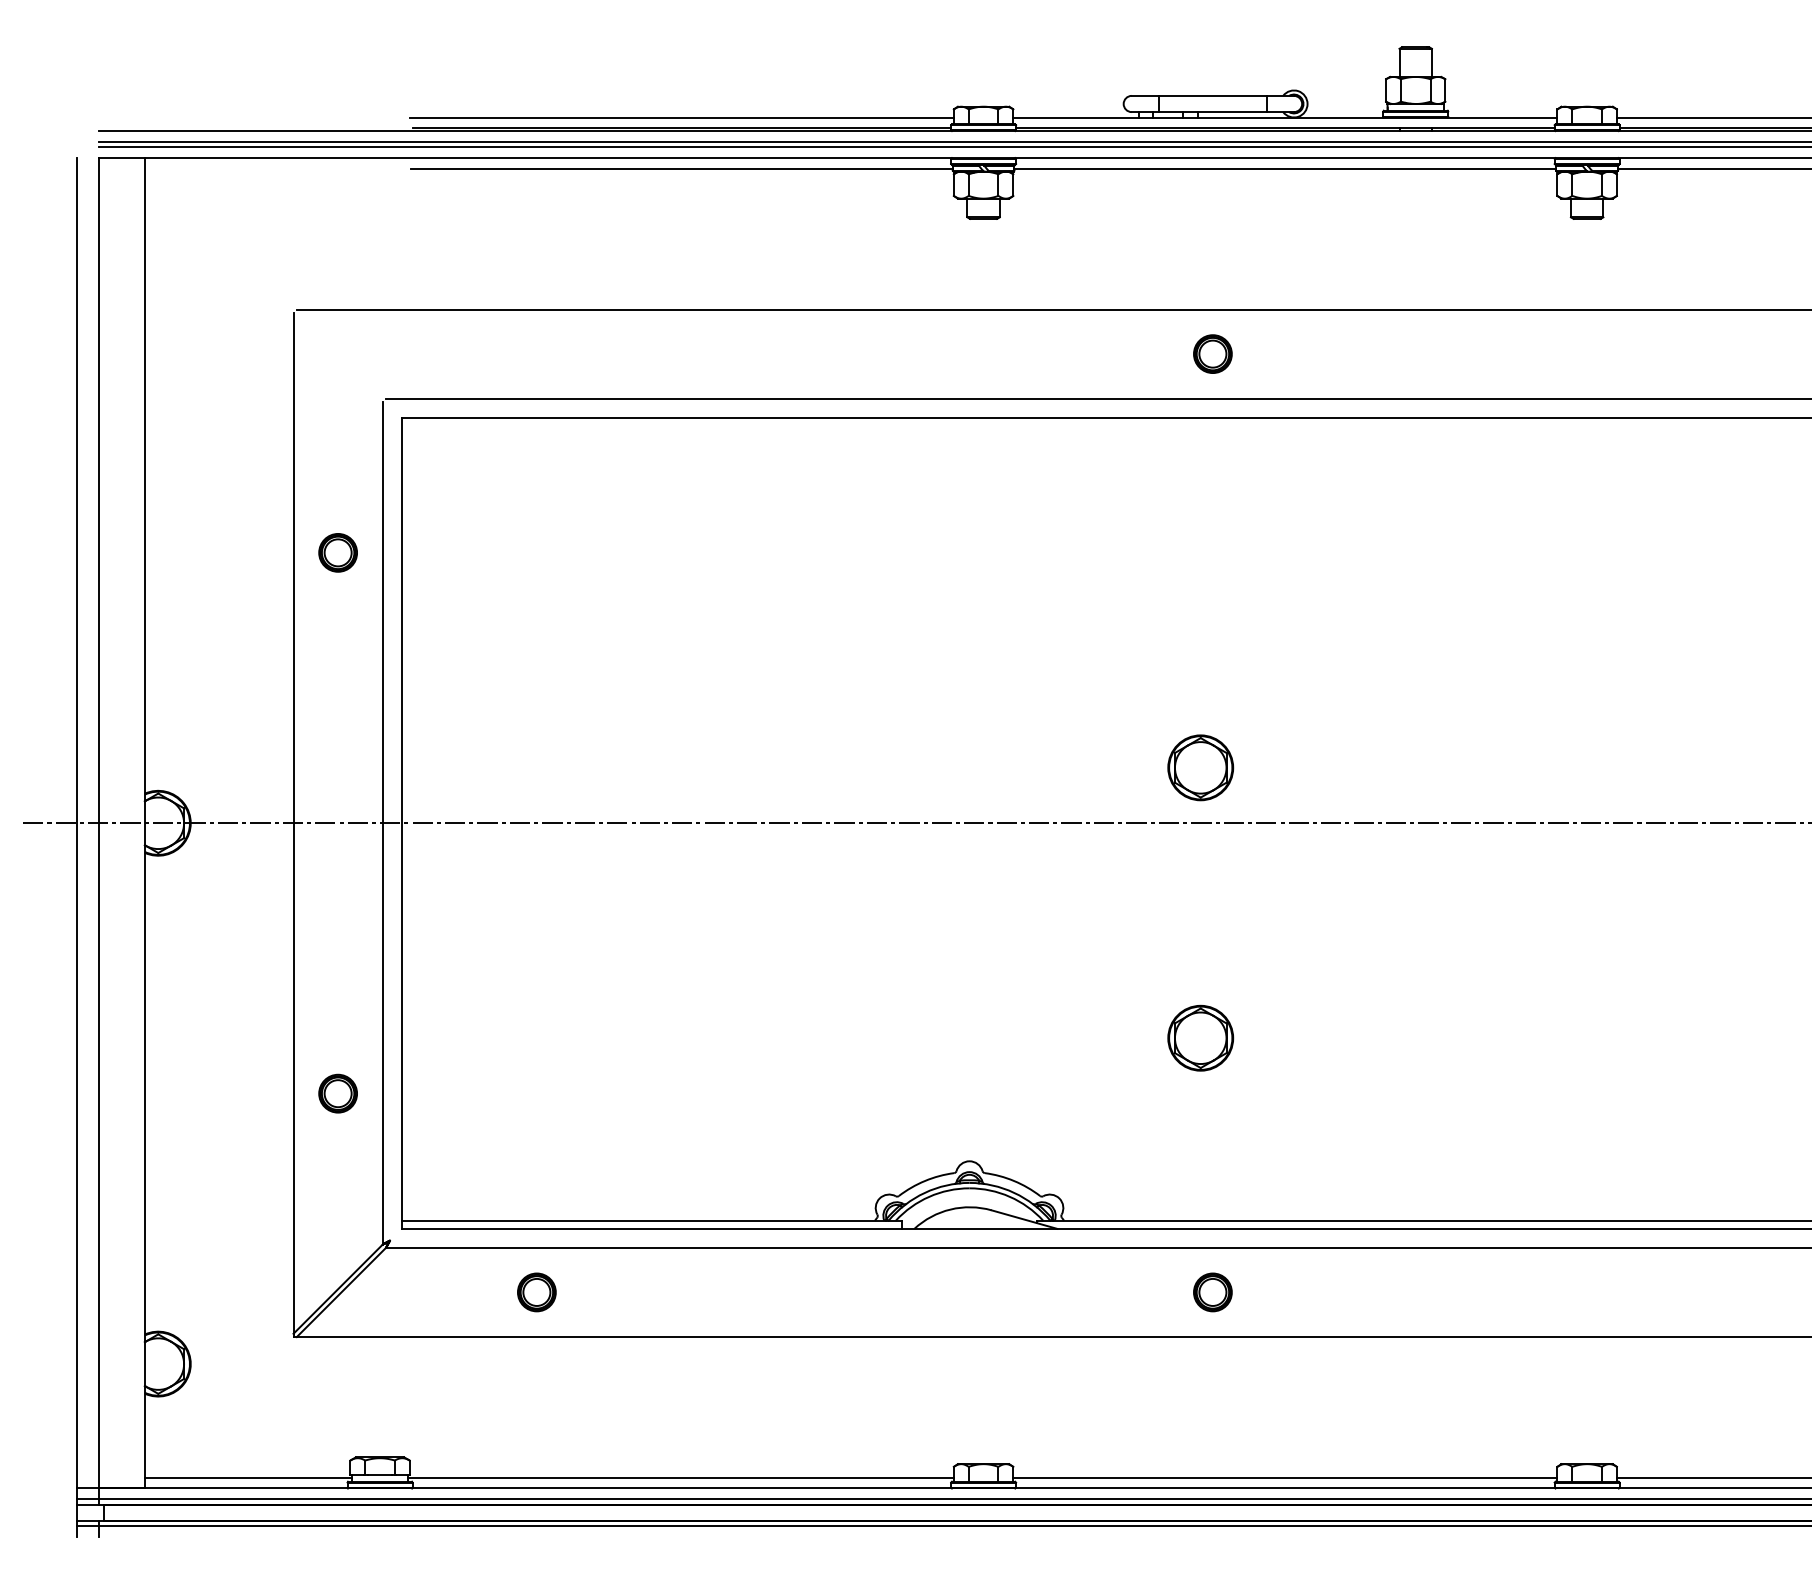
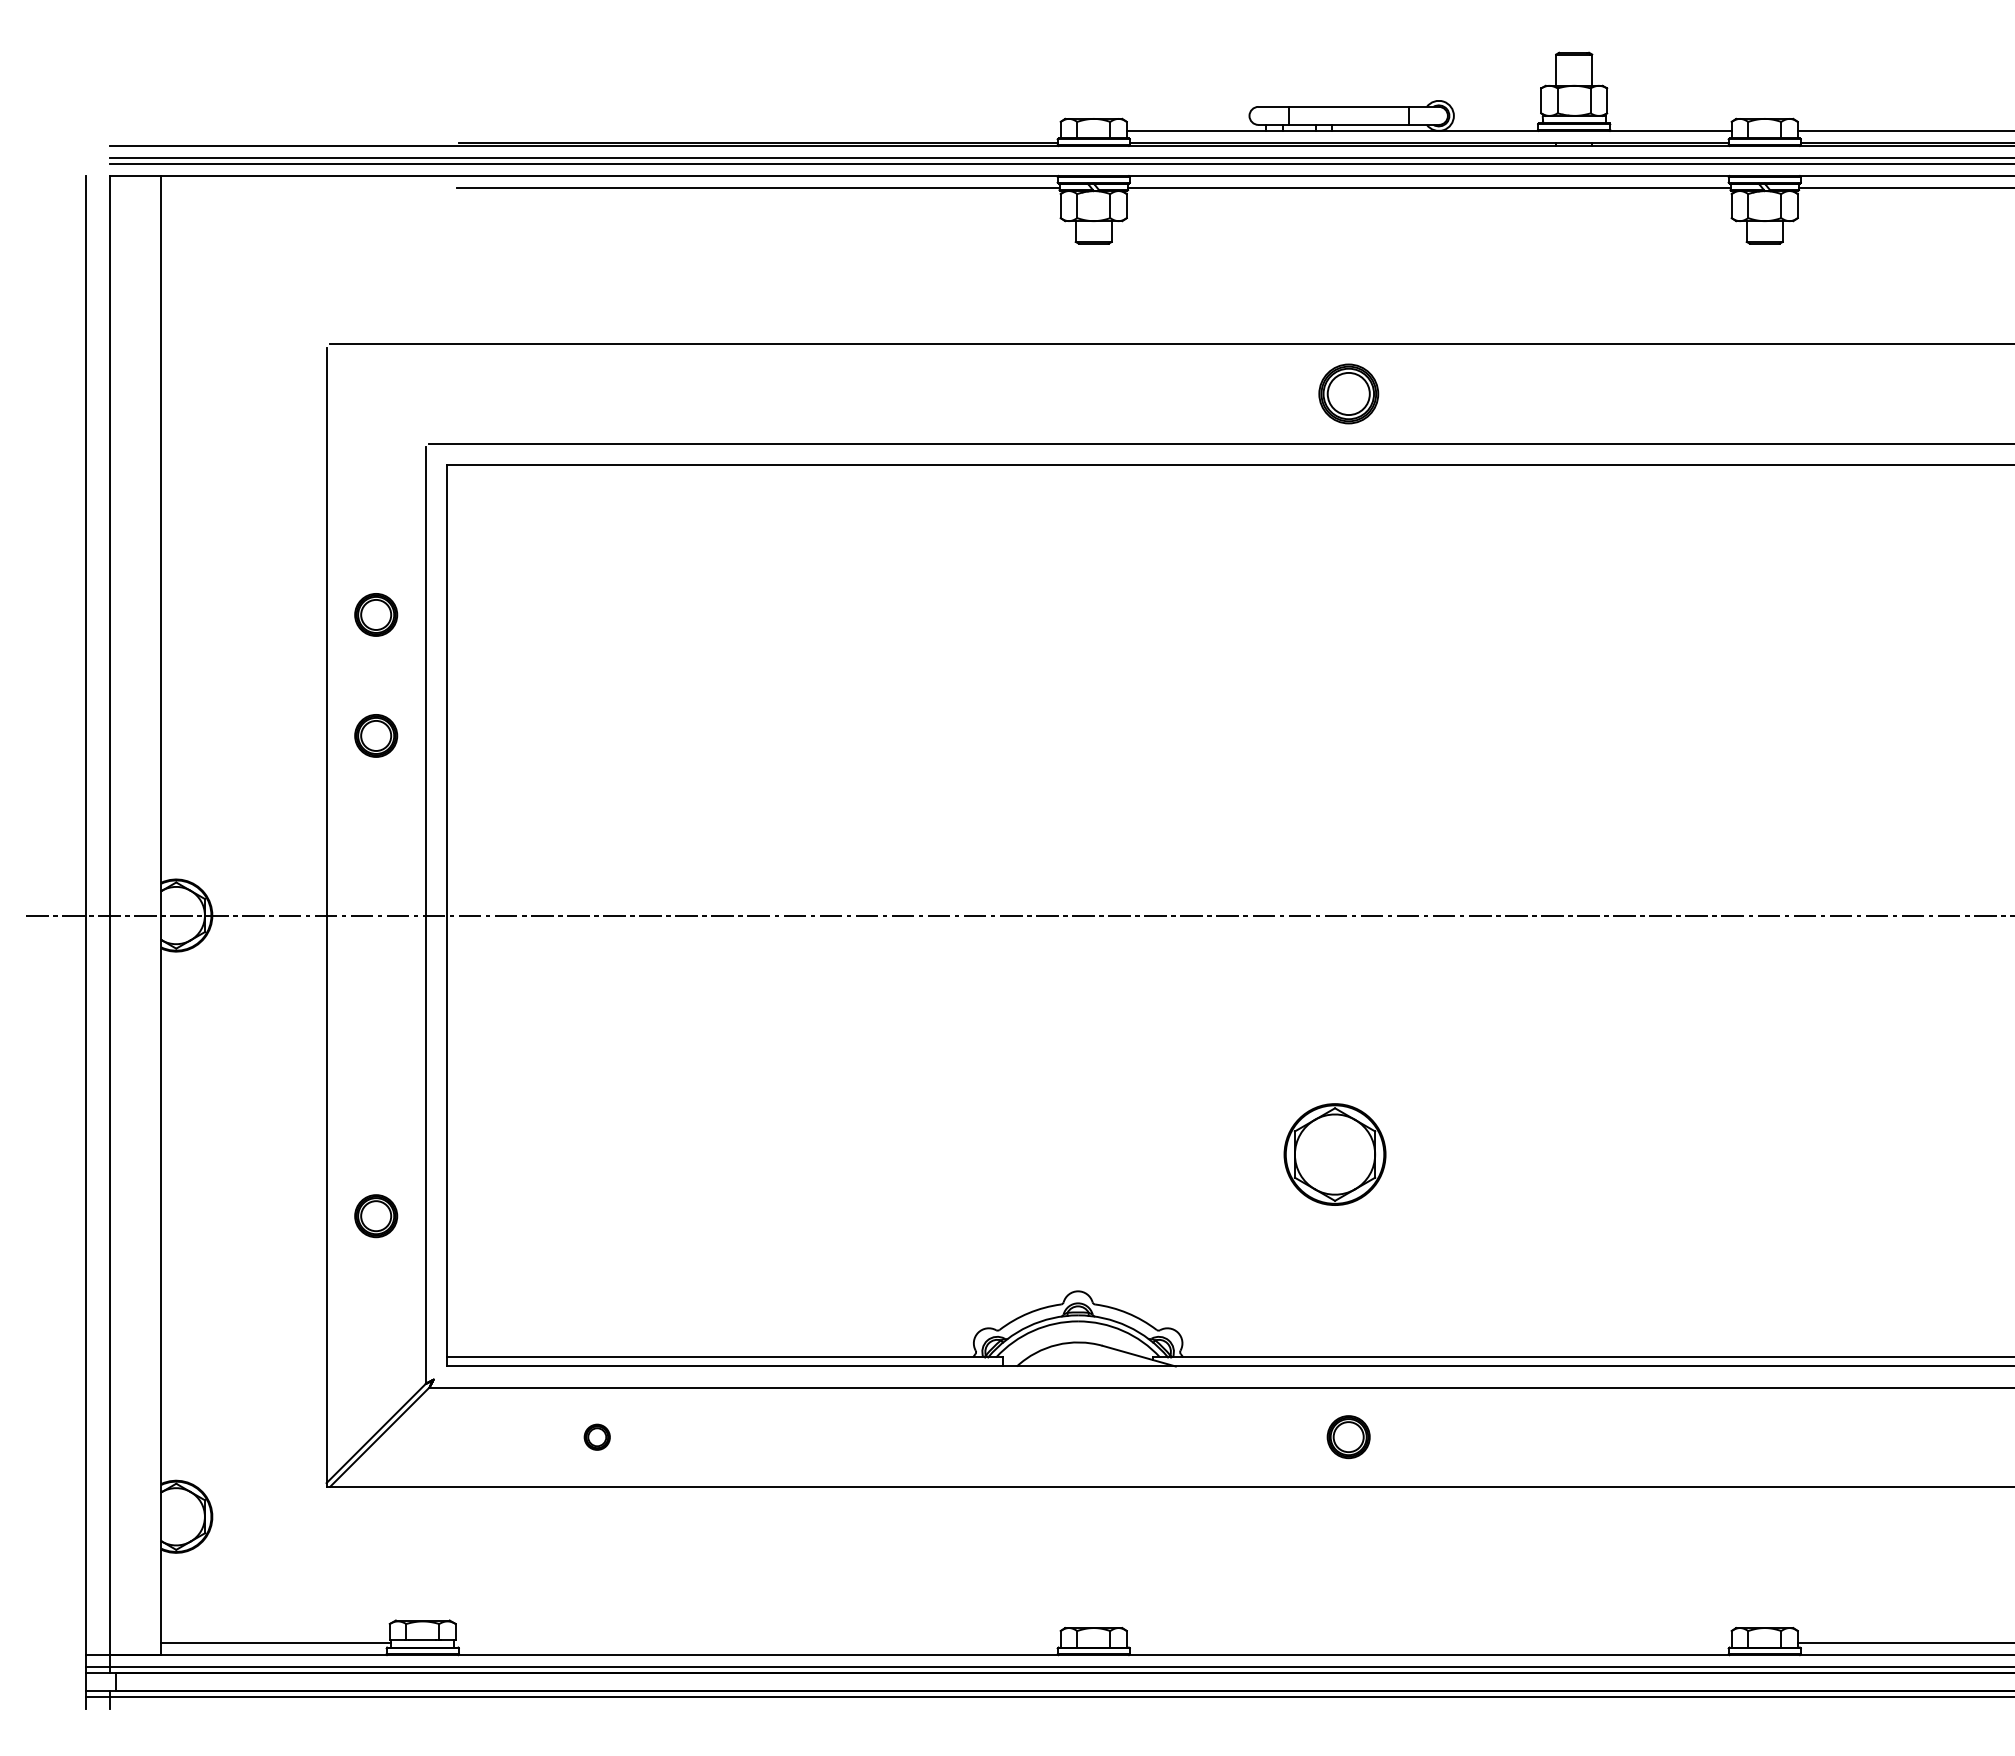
line: (681, 117) -> (757, 130), removed
part: (1212, 353) -> (1348, 393), size x1.4
part: (338, 661) -> (376, 735), added
part: (1201, 767) -> (1335, 853), removed
part: (1201, 1038) -> (1335, 1154), size x1.4
part: (537, 1292) -> (597, 1437), size x0.6
line: (681, 1478) -> (757, 1643), removed
line: (1284, 1478) -> (1428, 1643), removed

